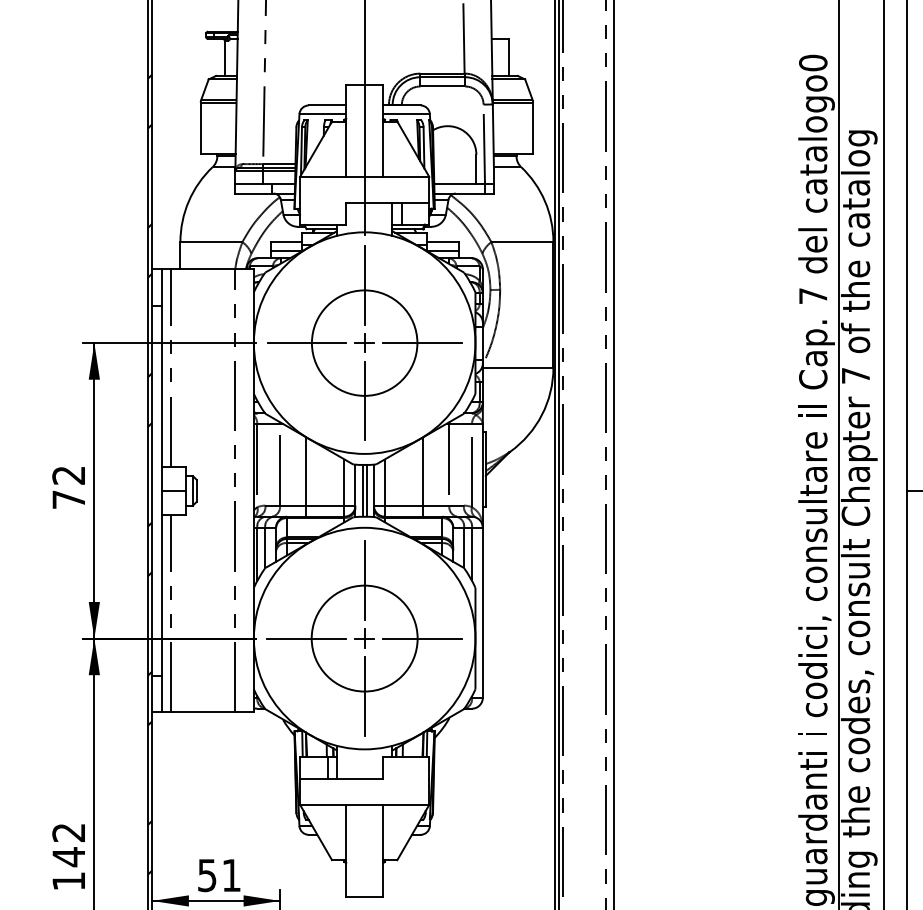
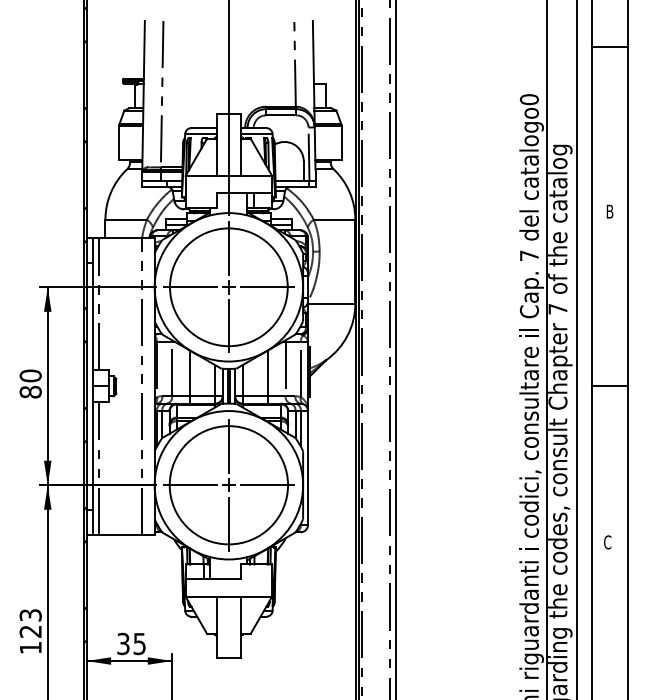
circle: (364, 343) -> (228, 287), size x1.67
text: (68, 486) -> (30, 383), 72 -> 80
circle: (364, 638) -> (228, 485), size x1.67
text: (68, 844) -> (30, 623), 142 -> 123
text: (219, 874) -> (131, 643), 51 -> 35

